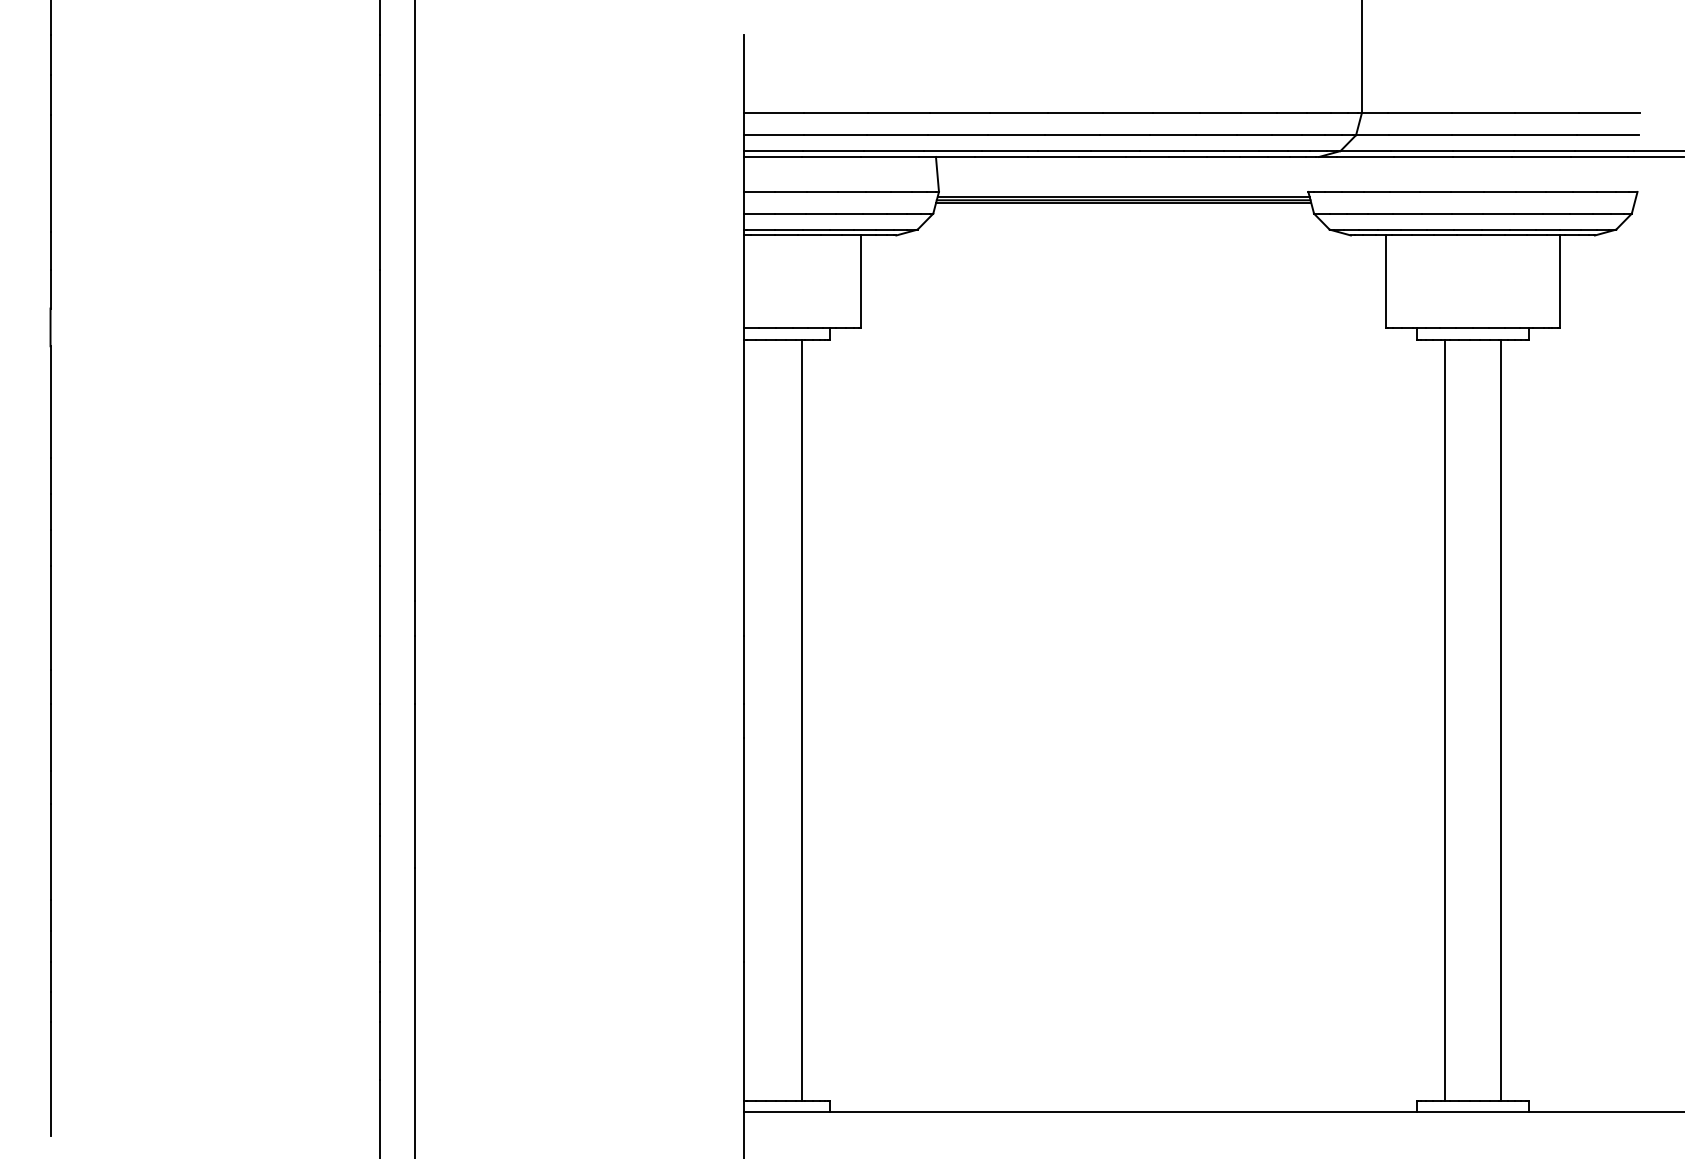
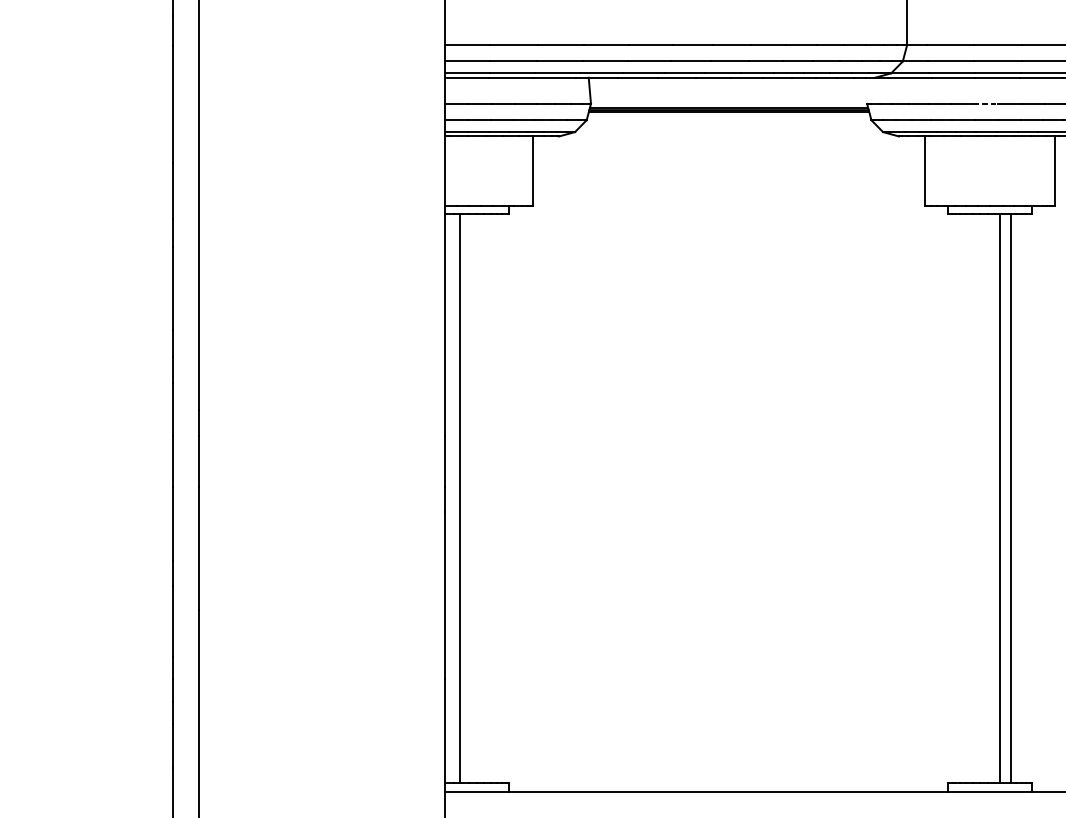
line: (1468, 191) -> (986, 103), solid -> dashed
line: (801, 719) -> (459, 498), moved
line: (1444, 719) -> (999, 498), moved

